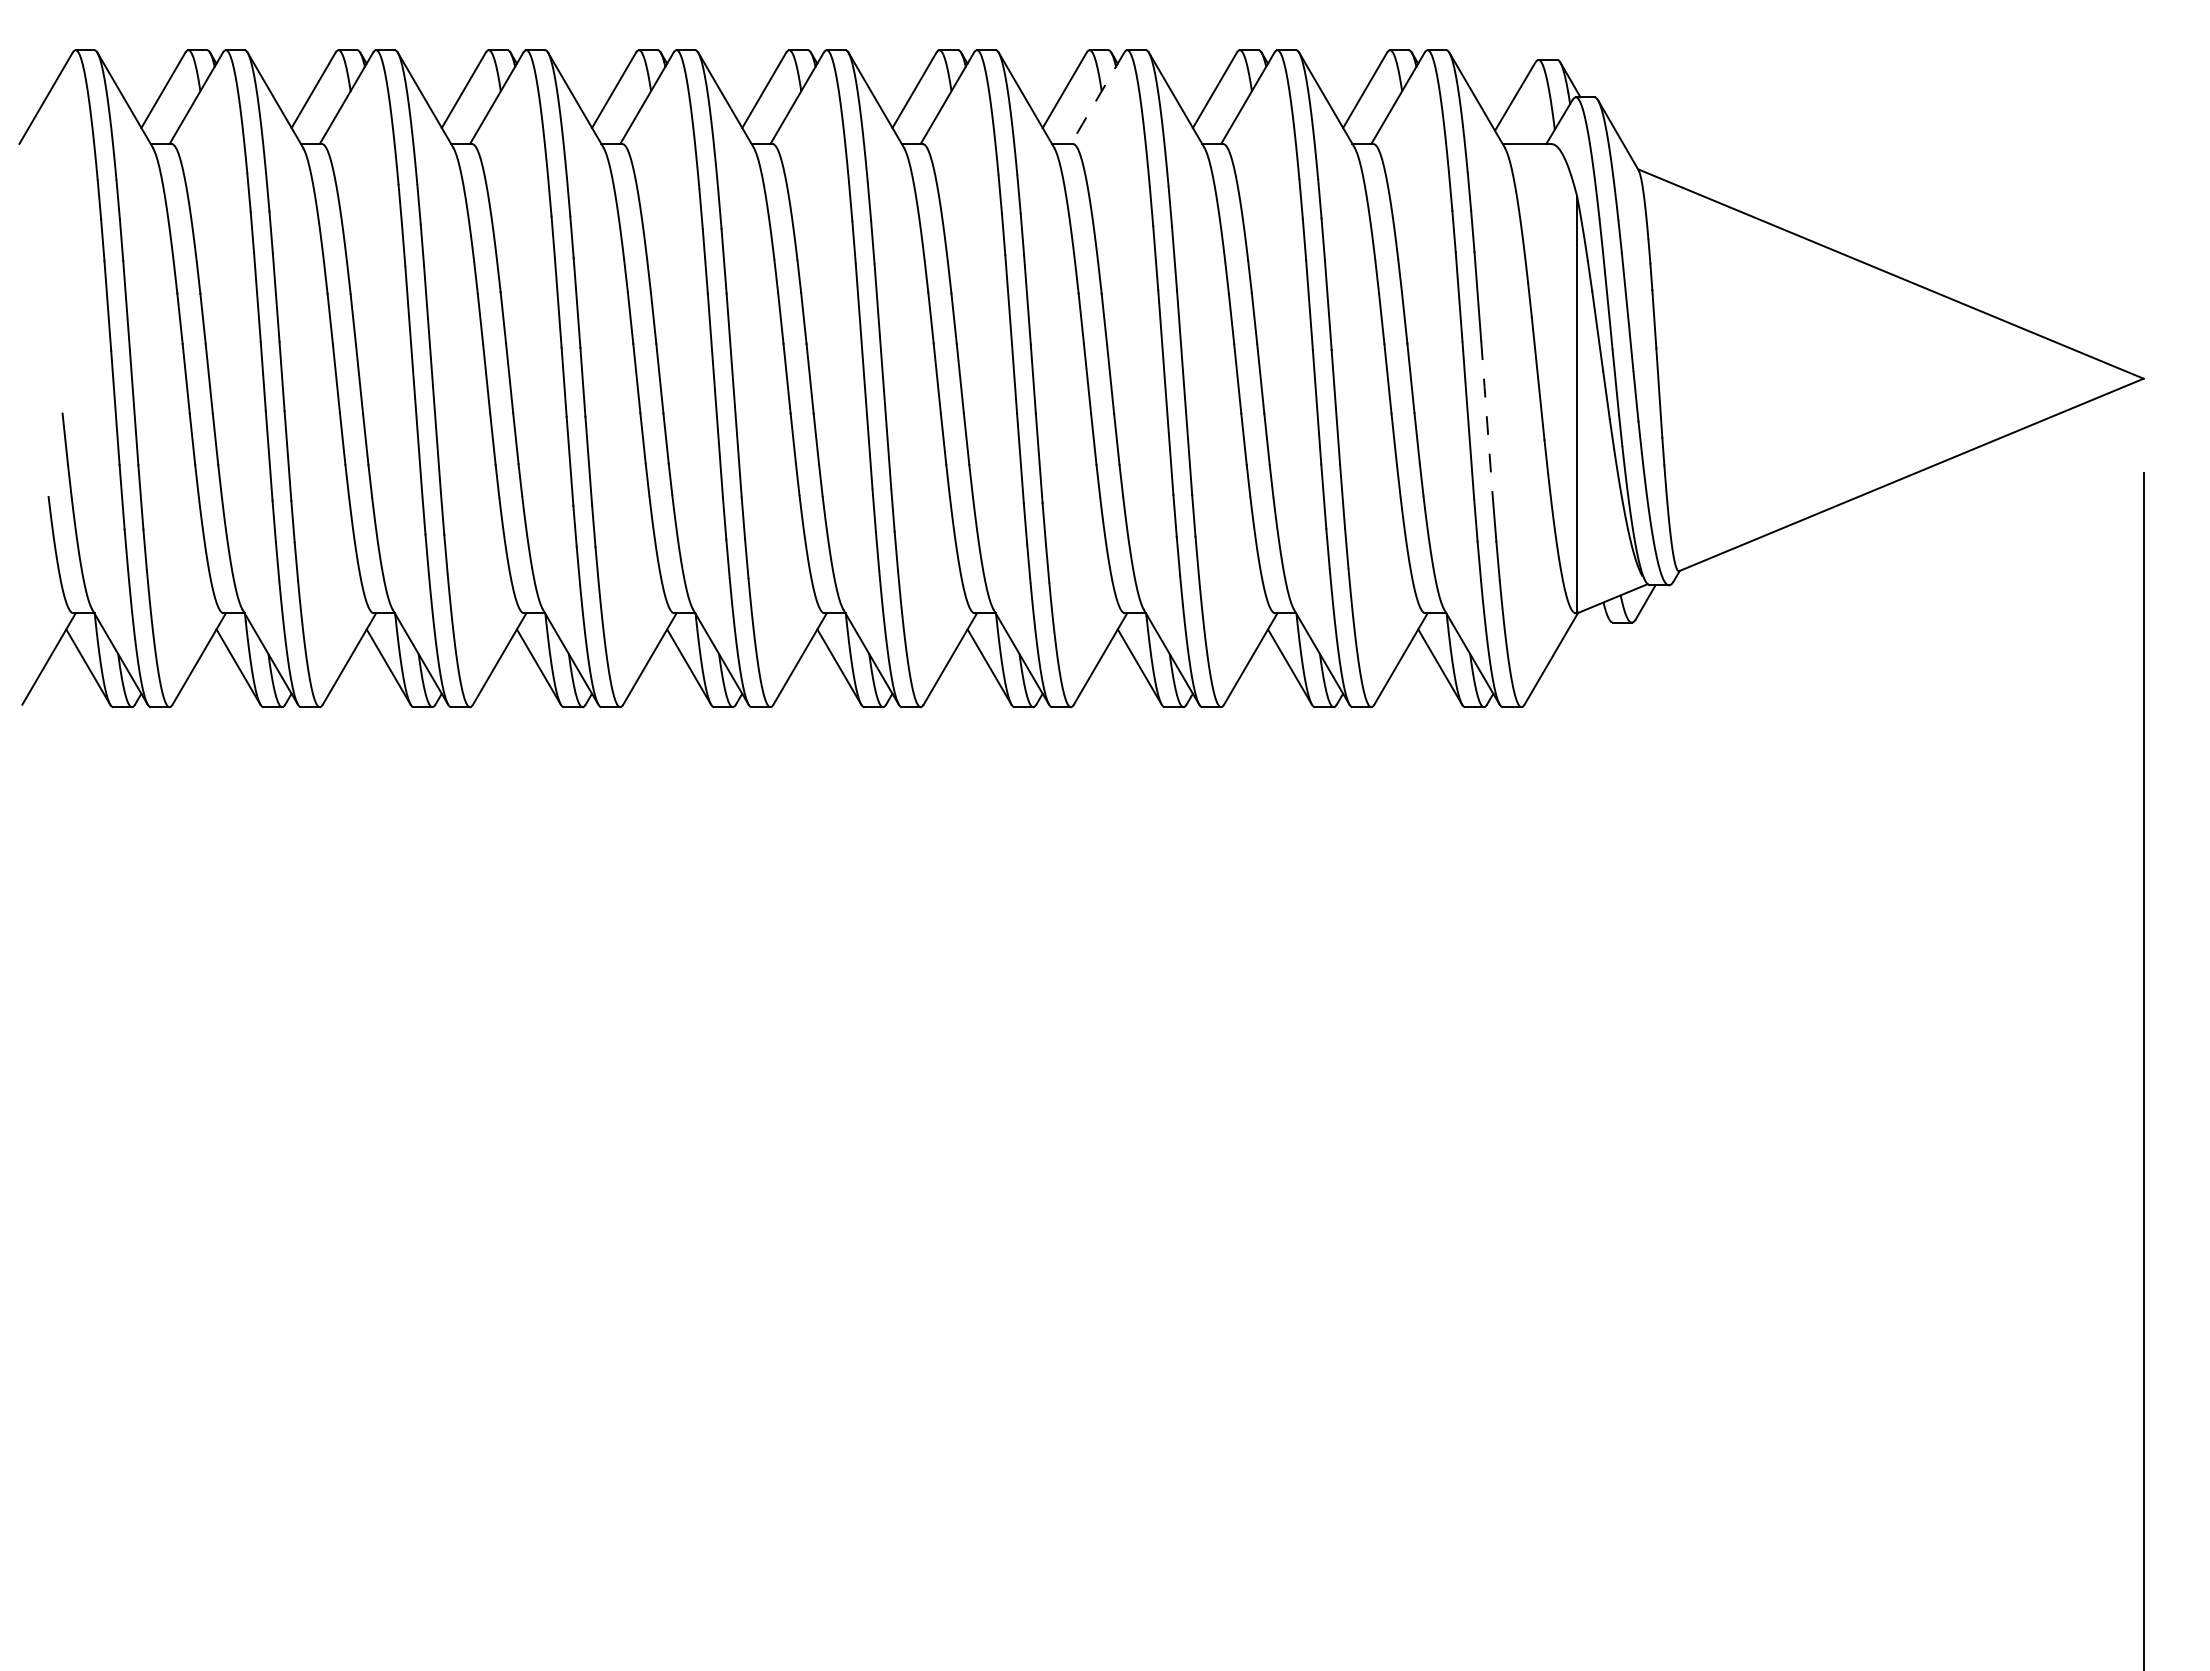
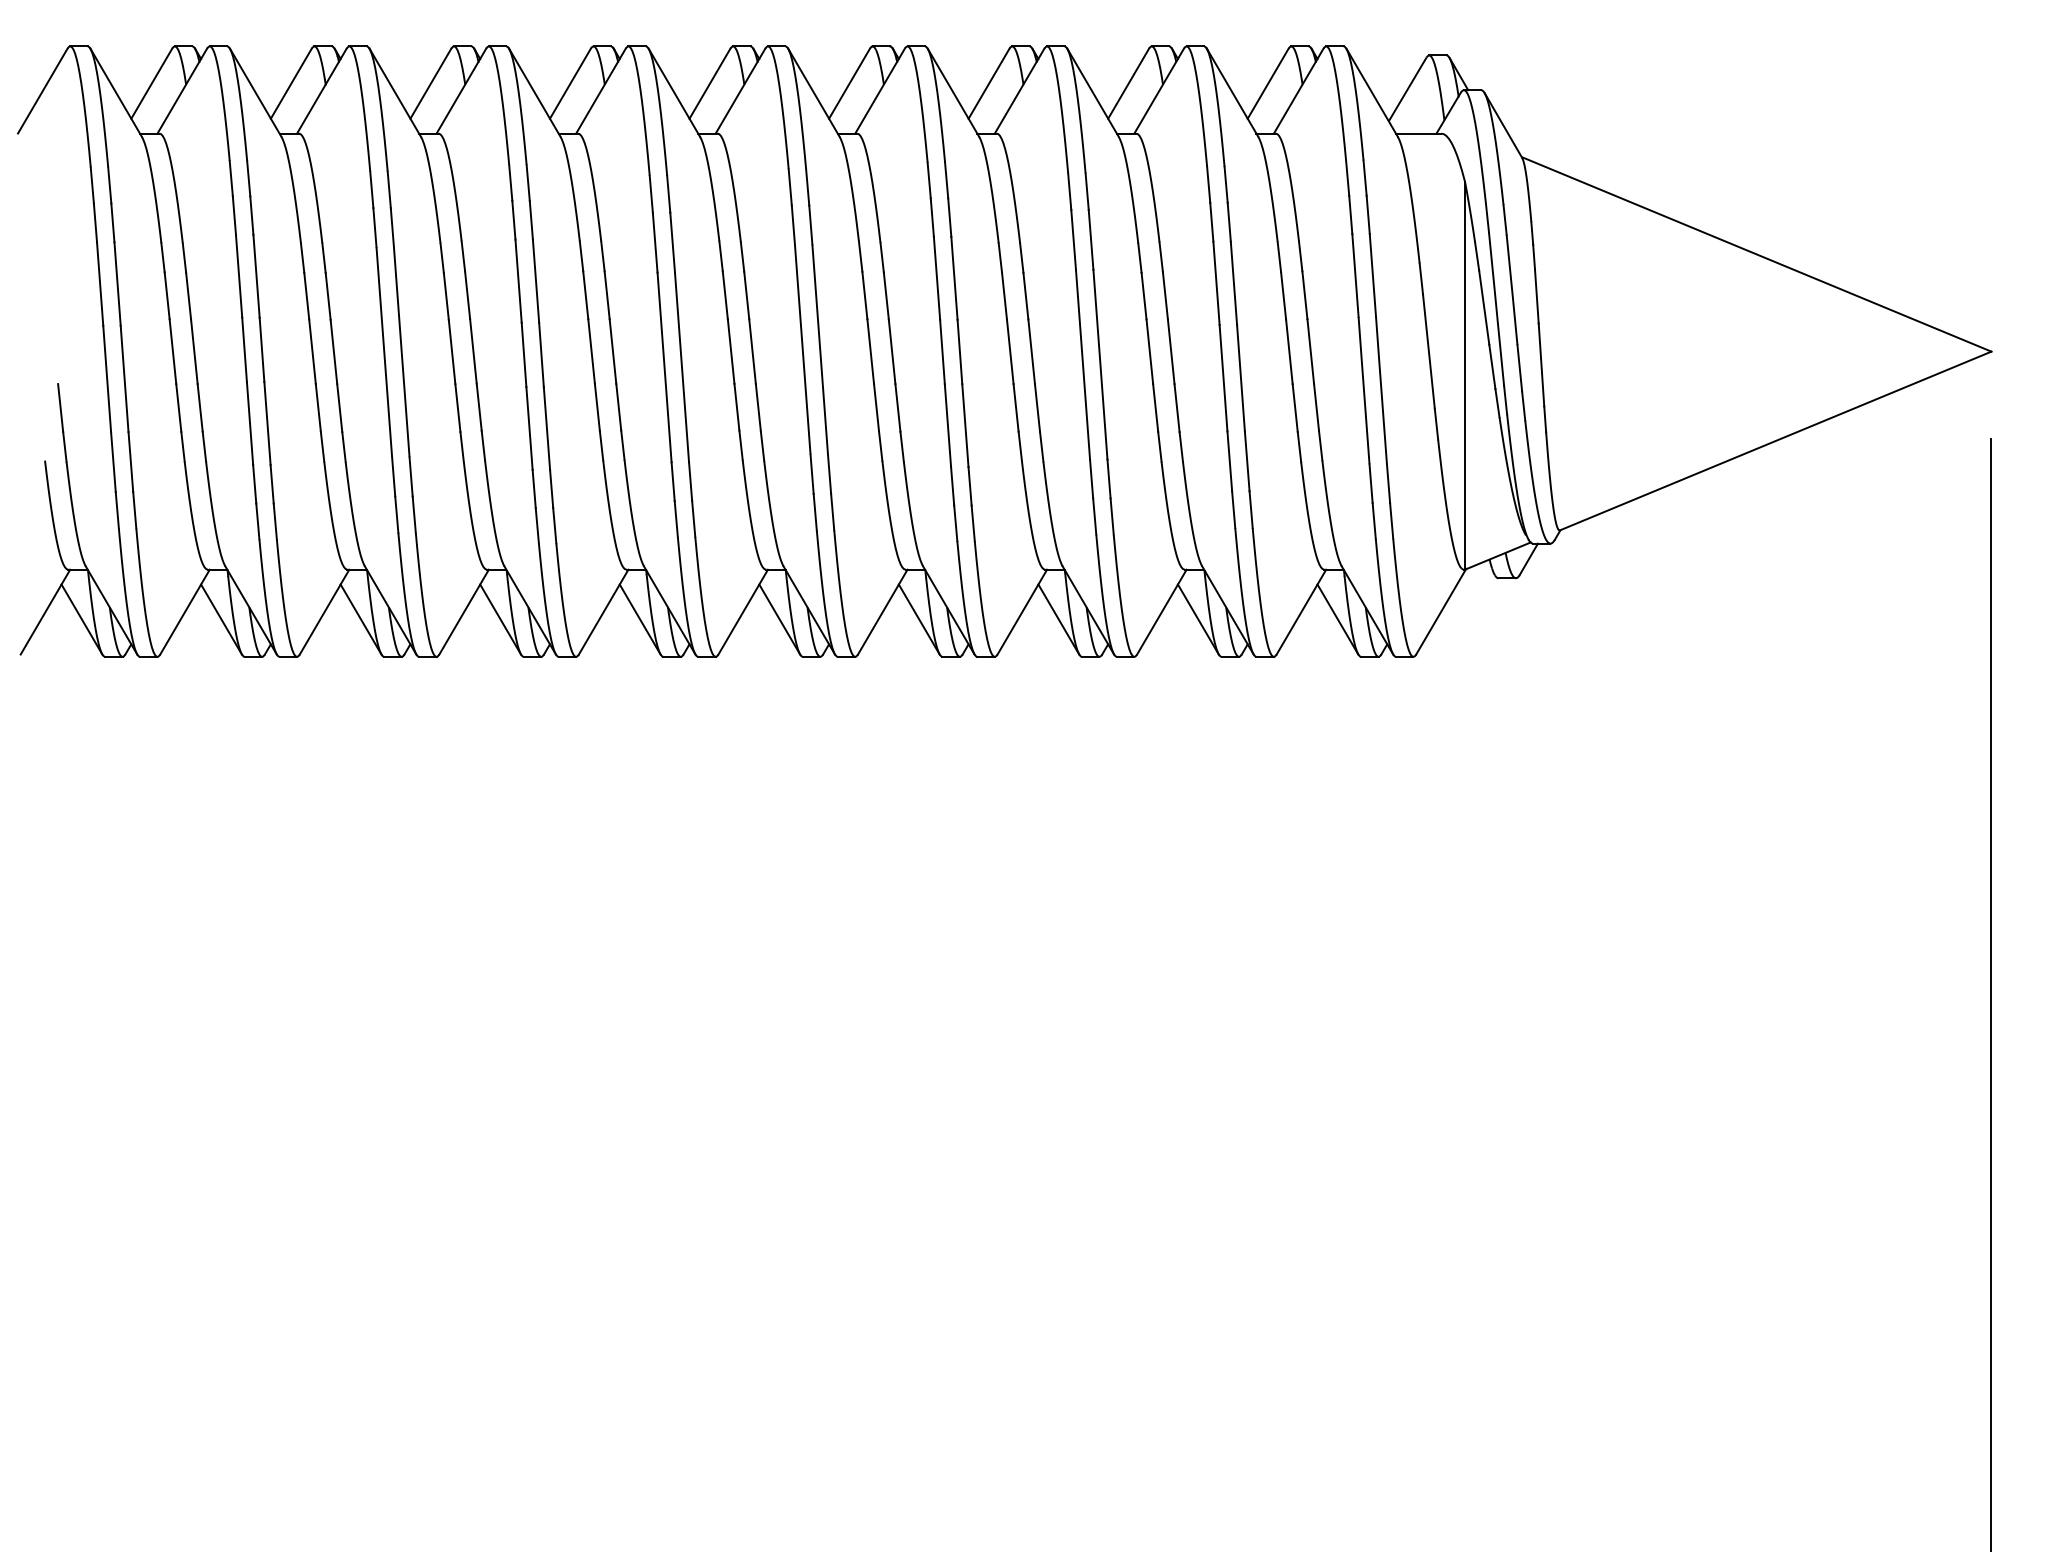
line: (1097, 98) -> (1019, 91), dashed -> solid
line: (1487, 420) -> (1381, 390), dashed -> solid

